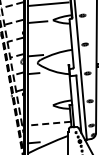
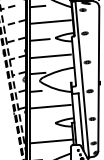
line: (48, 38) -> (50, 56), added
line: (48, 88) -> (50, 106), added
line: (49, 123) -> (51, 141), dashed -> solid

